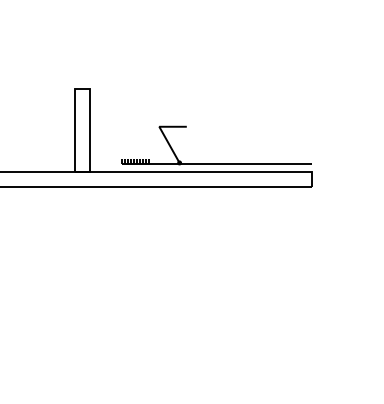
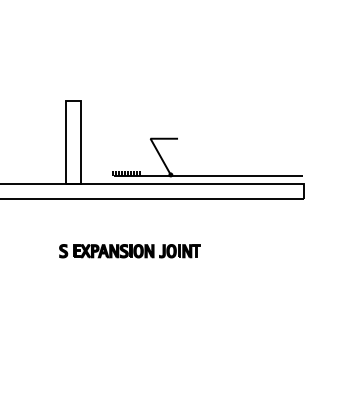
part: (138, 239) -> (129, 251), added

